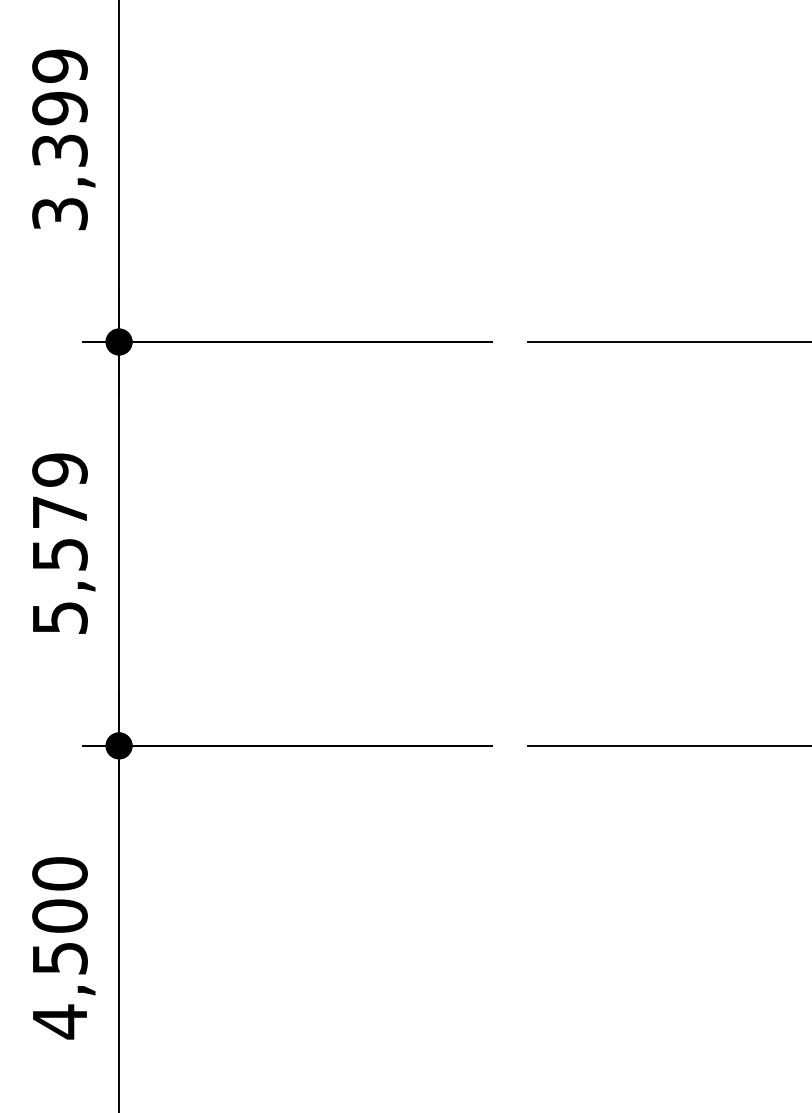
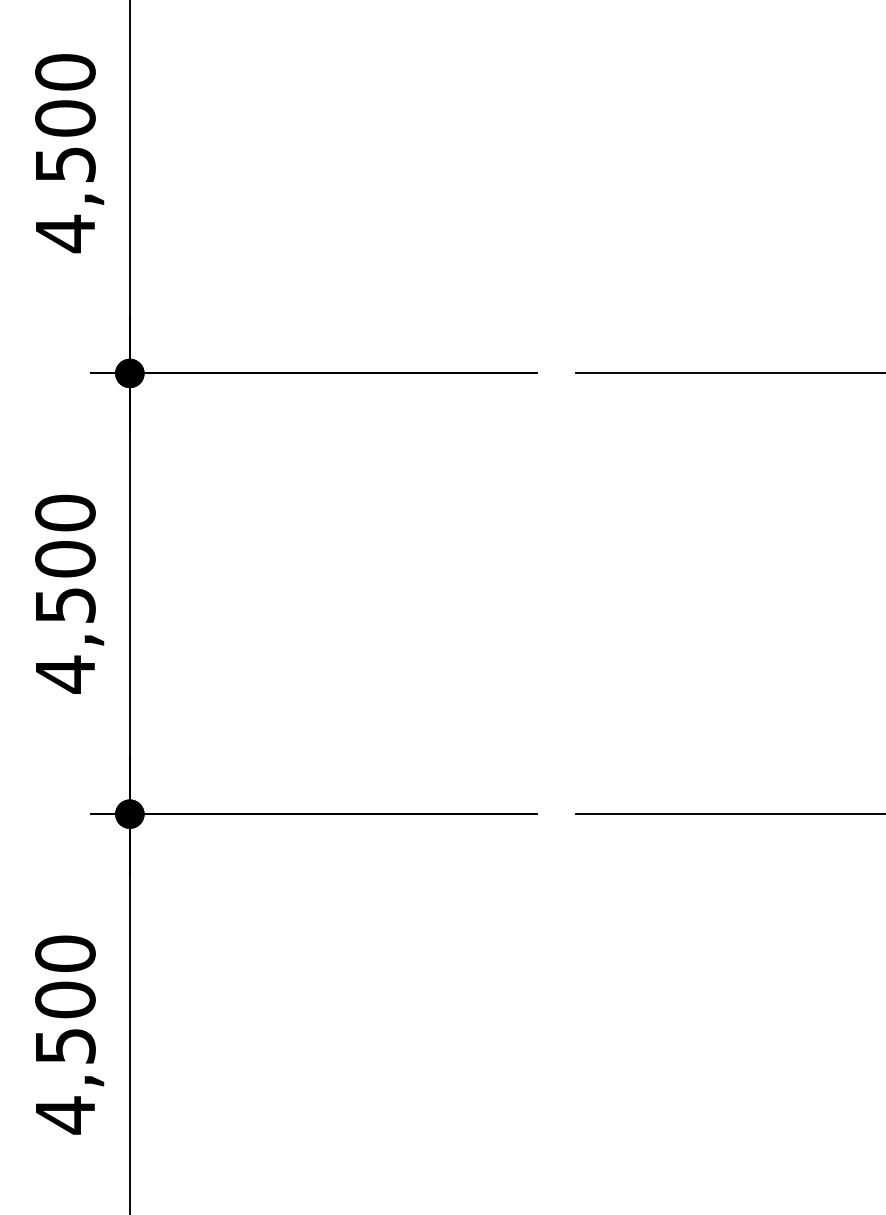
text: (59, 140) -> (64, 153), 3,399 -> 4,500
text: (59, 544) -> (64, 594), 5,579 -> 4,500

